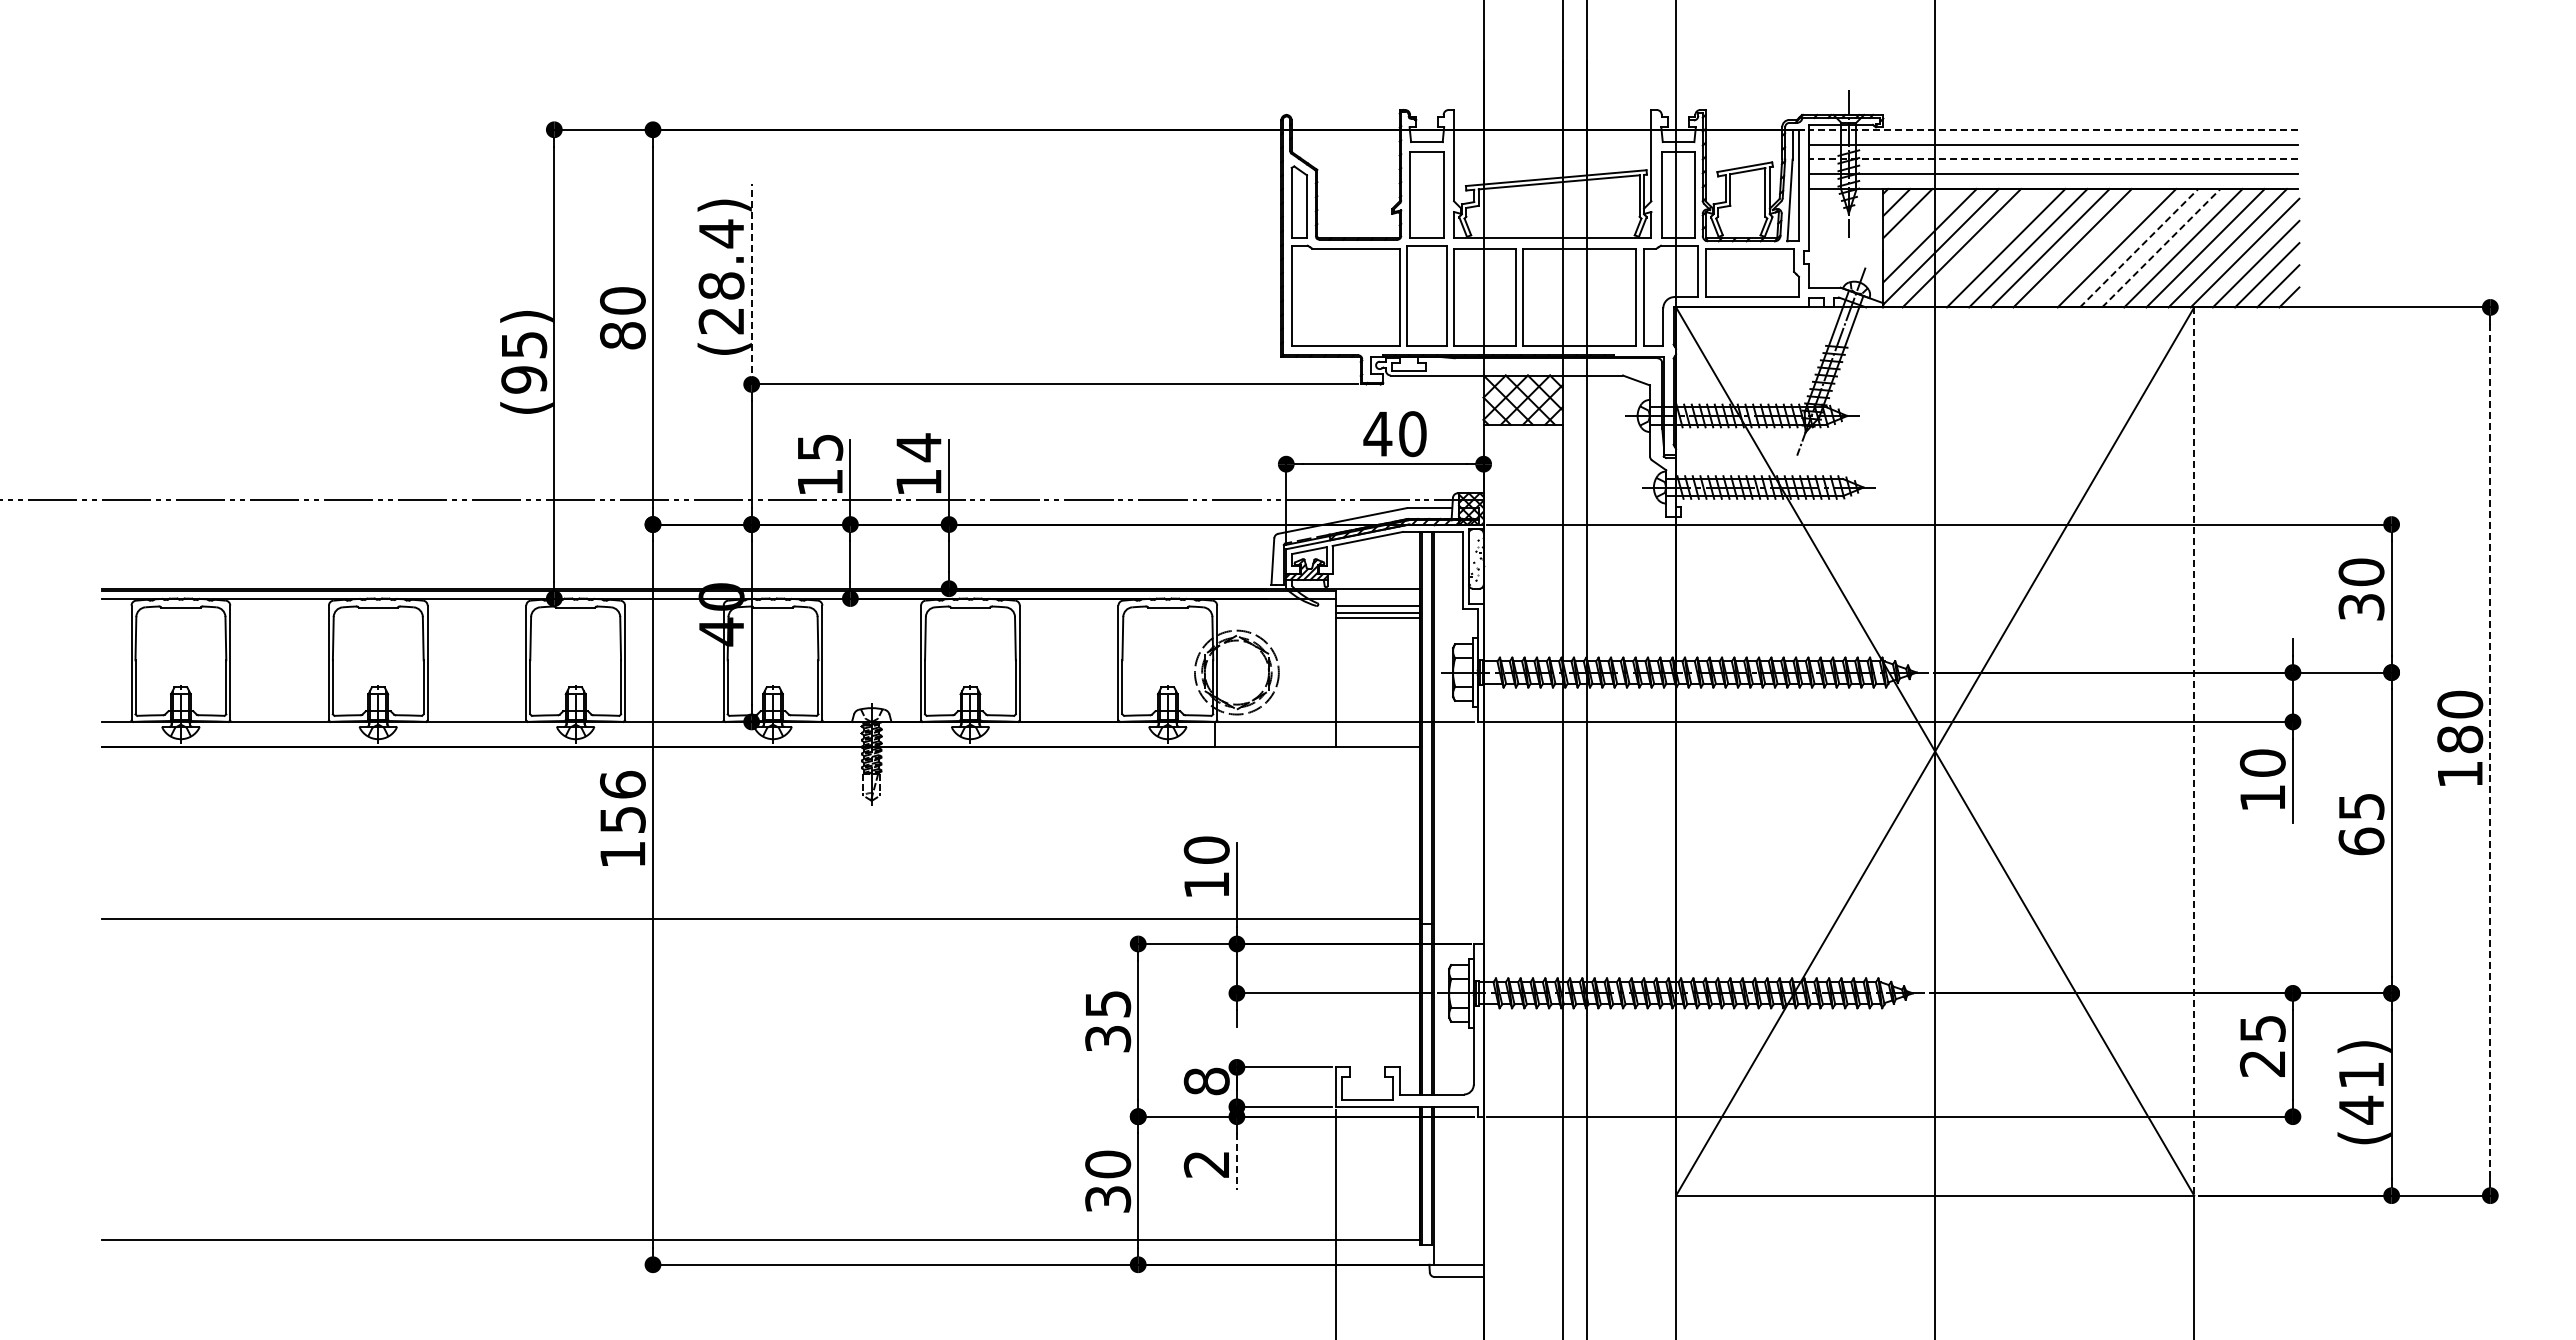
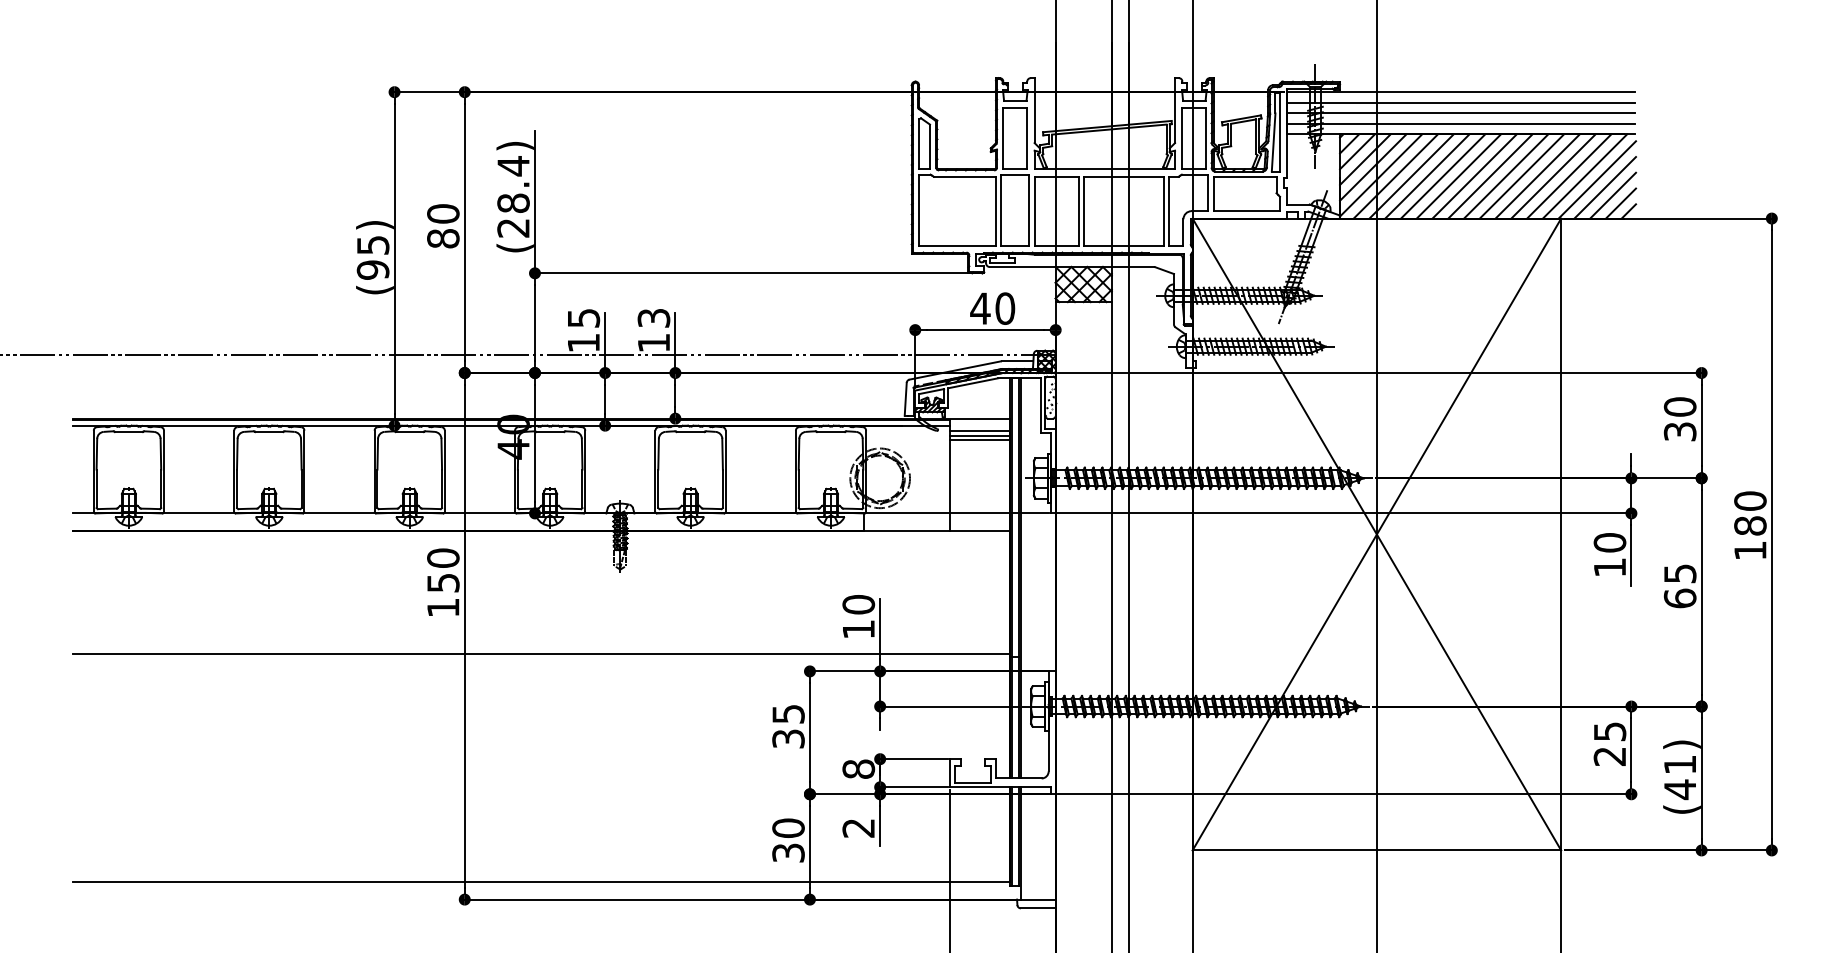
line: (2053, 129) -> (1461, 91), dashed -> solid
line: (2053, 159) -> (1461, 113), dashed -> solid
line: (1918, 224) -> (1365, 159), added
line: (1983, 247) -> (1411, 175), added
line: (2094, 247) -> (1490, 175), added
line: (2139, 248) -> (1522, 176), dashed -> solid
line: (2161, 248) -> (1537, 176), dashed -> solid
line: (751, 283) -> (534, 201), dashed -> solid
text: (918, 447) -> (653, 318), 14 -> 13
line: (2194, 752) -> (1561, 535), dashed -> solid
line: (2490, 752) -> (1771, 535), dashed -> solid
text: (622, 784) -> (443, 557), 156 -> 150
line: (1236, 1162) -> (879, 826), dashed -> solid

